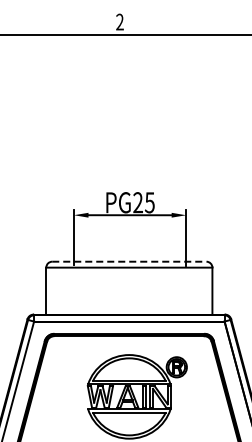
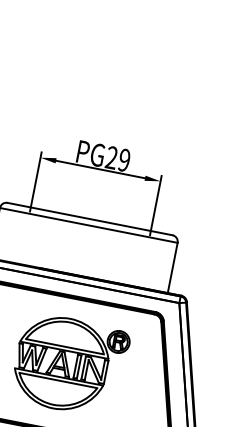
text: (149, 202) -> (124, 159), PG25 -> PG29
line: (129, 261) -> (90, 218), dashed -> solid

